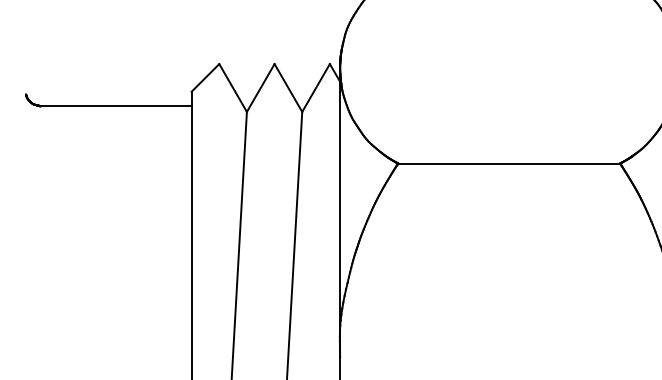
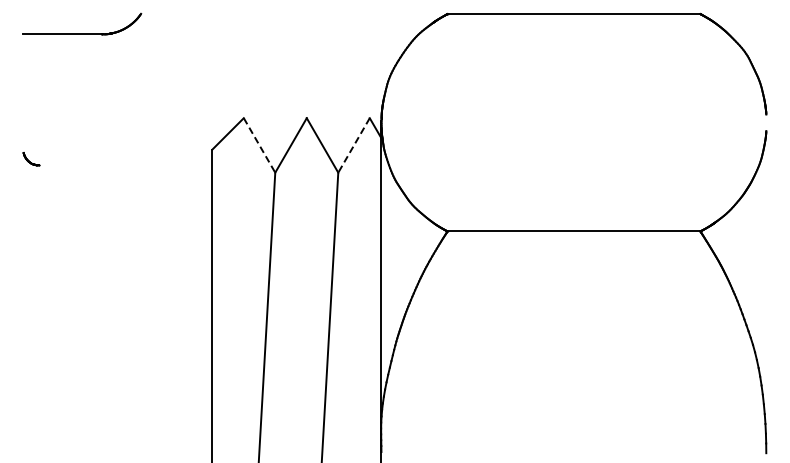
line: (233, 88) -> (259, 145), solid -> dashed
line: (315, 88) -> (353, 145), solid -> dashed
line: (115, 105) -> (125, 165), removed

